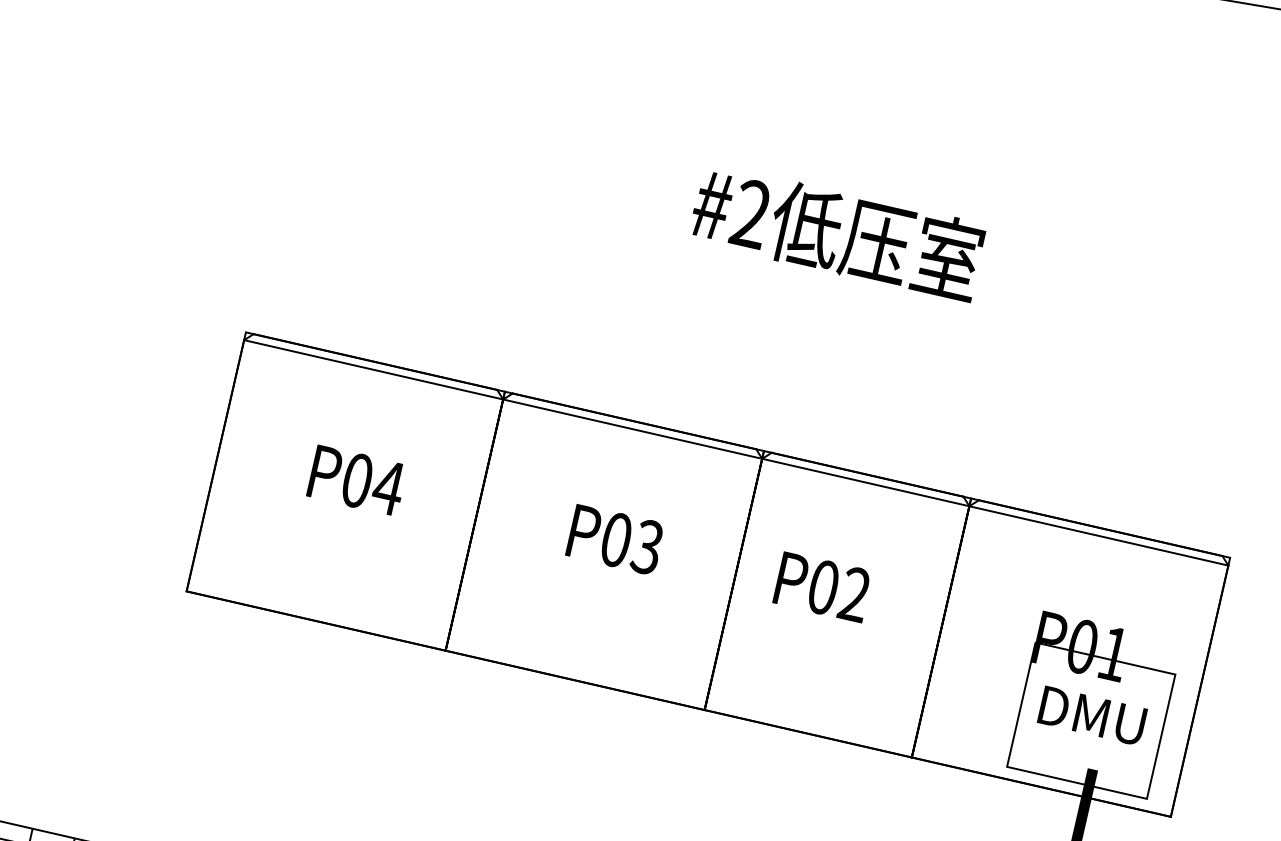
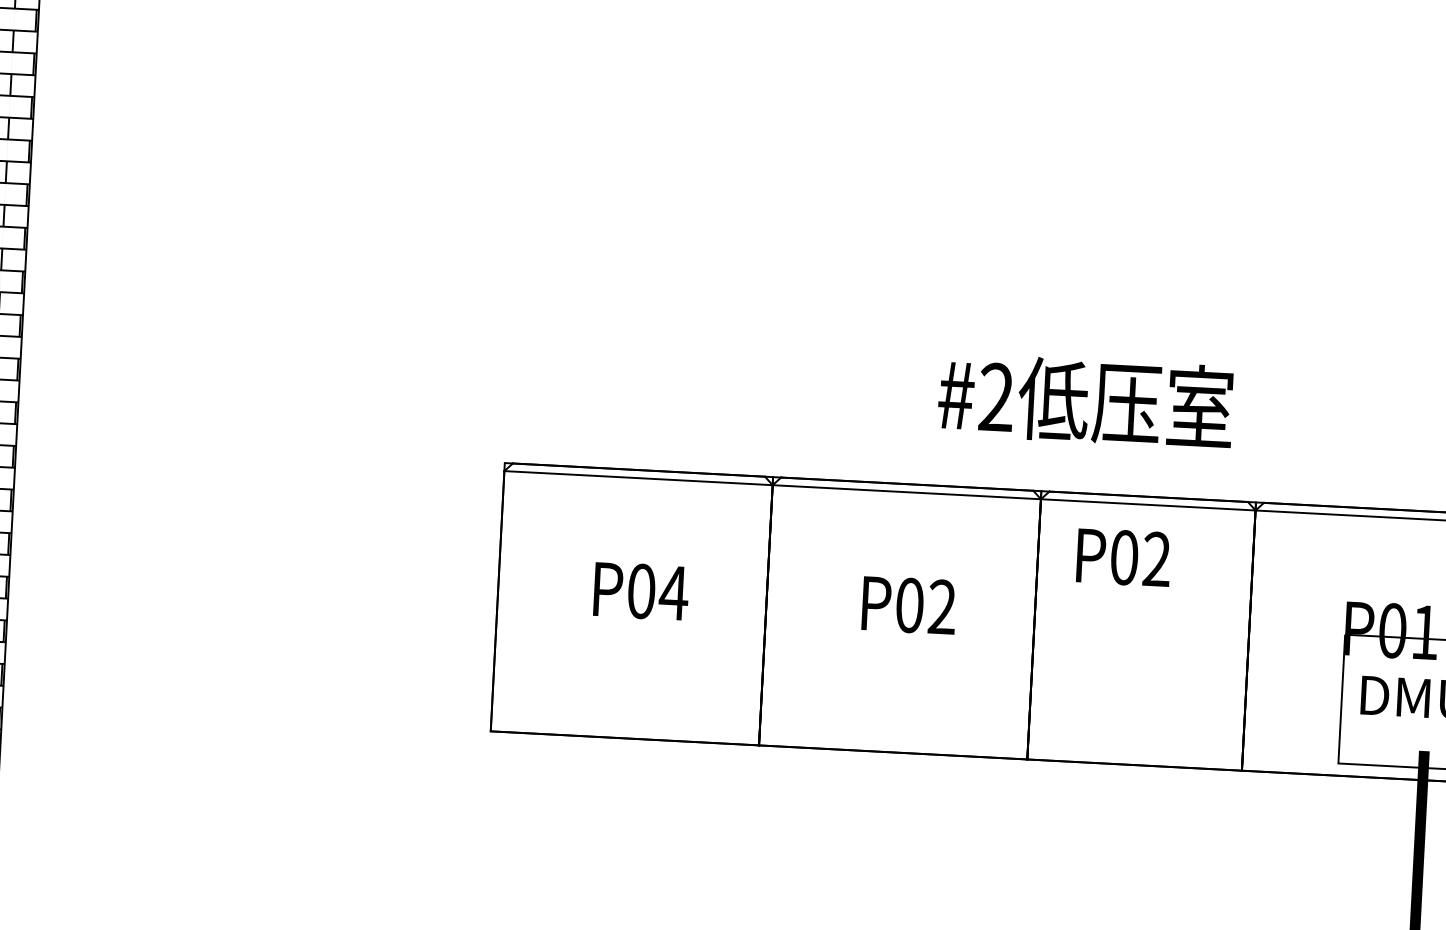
text: (837, 234) -> (1085, 402), moved
text: (645, 547) -> (940, 607), P03 -> P02
text: (821, 586) -> (1122, 557), moved

